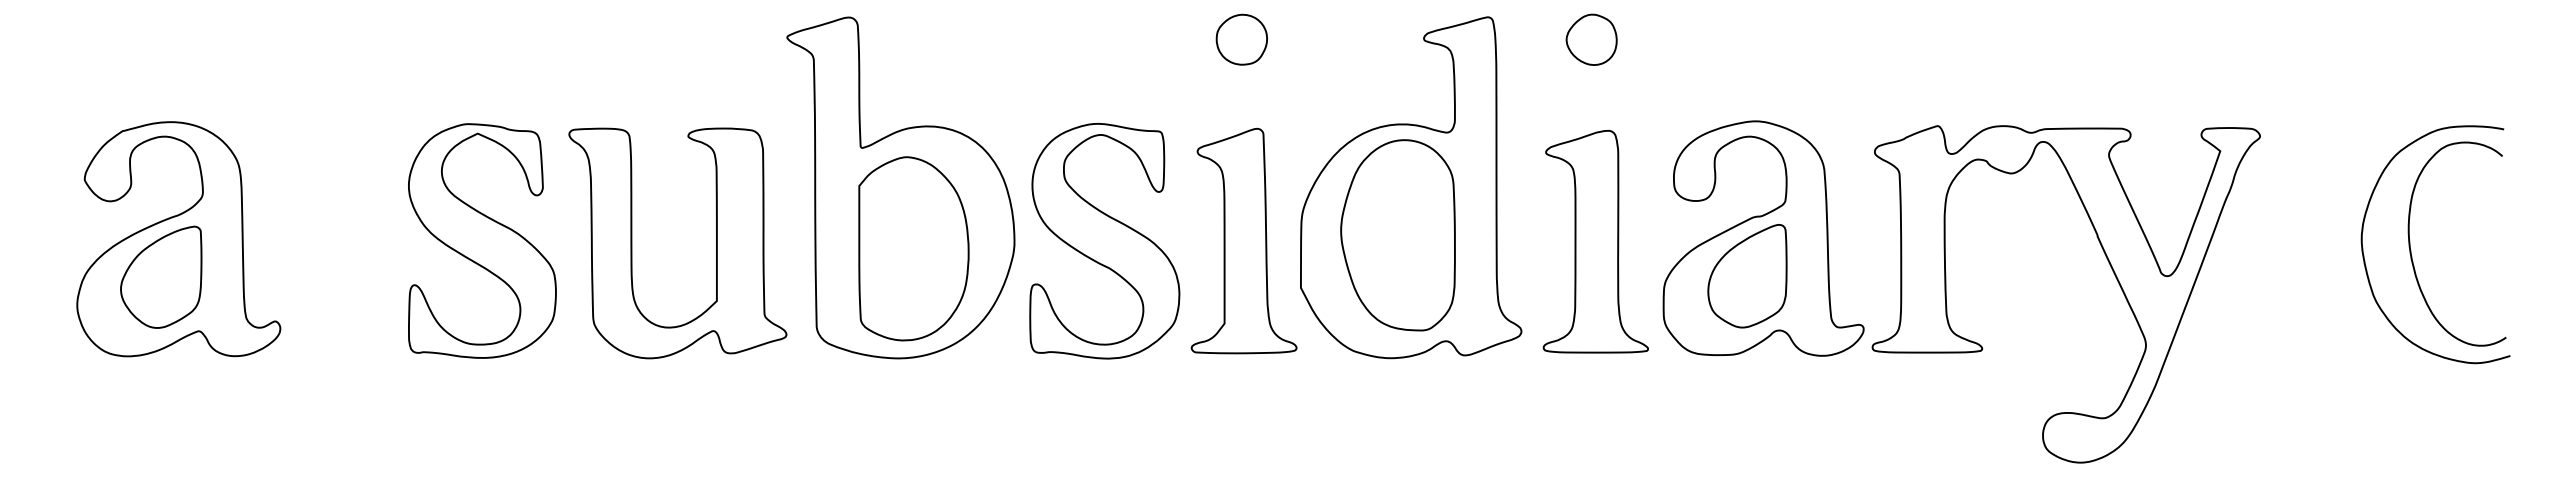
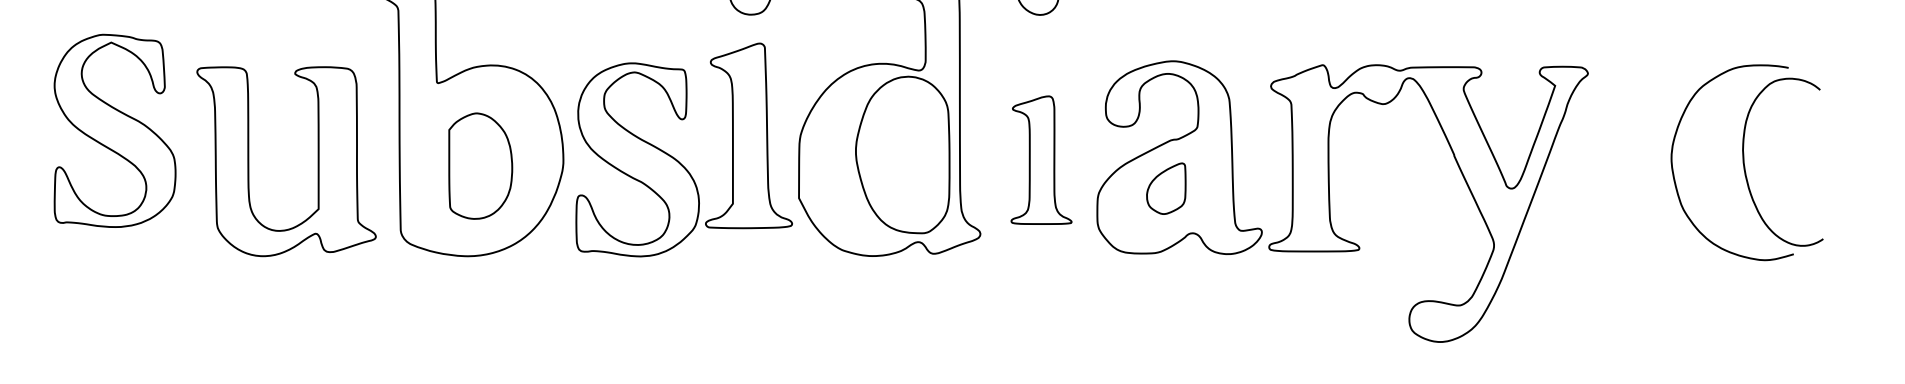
part: (1397, 235) -> (902, 155), moved
part: (482, 240) -> (115, 130), moved
part: (1243, 240) -> (748, 135), moved
part: (1595, 241) -> (1041, 160), size x0.7
part: (913, 248) -> (480, 165), size x0.7
curve: (2411, 250) -> (1745, 167), moved
part: (1747, 276) -> (1166, 188), size x0.6

